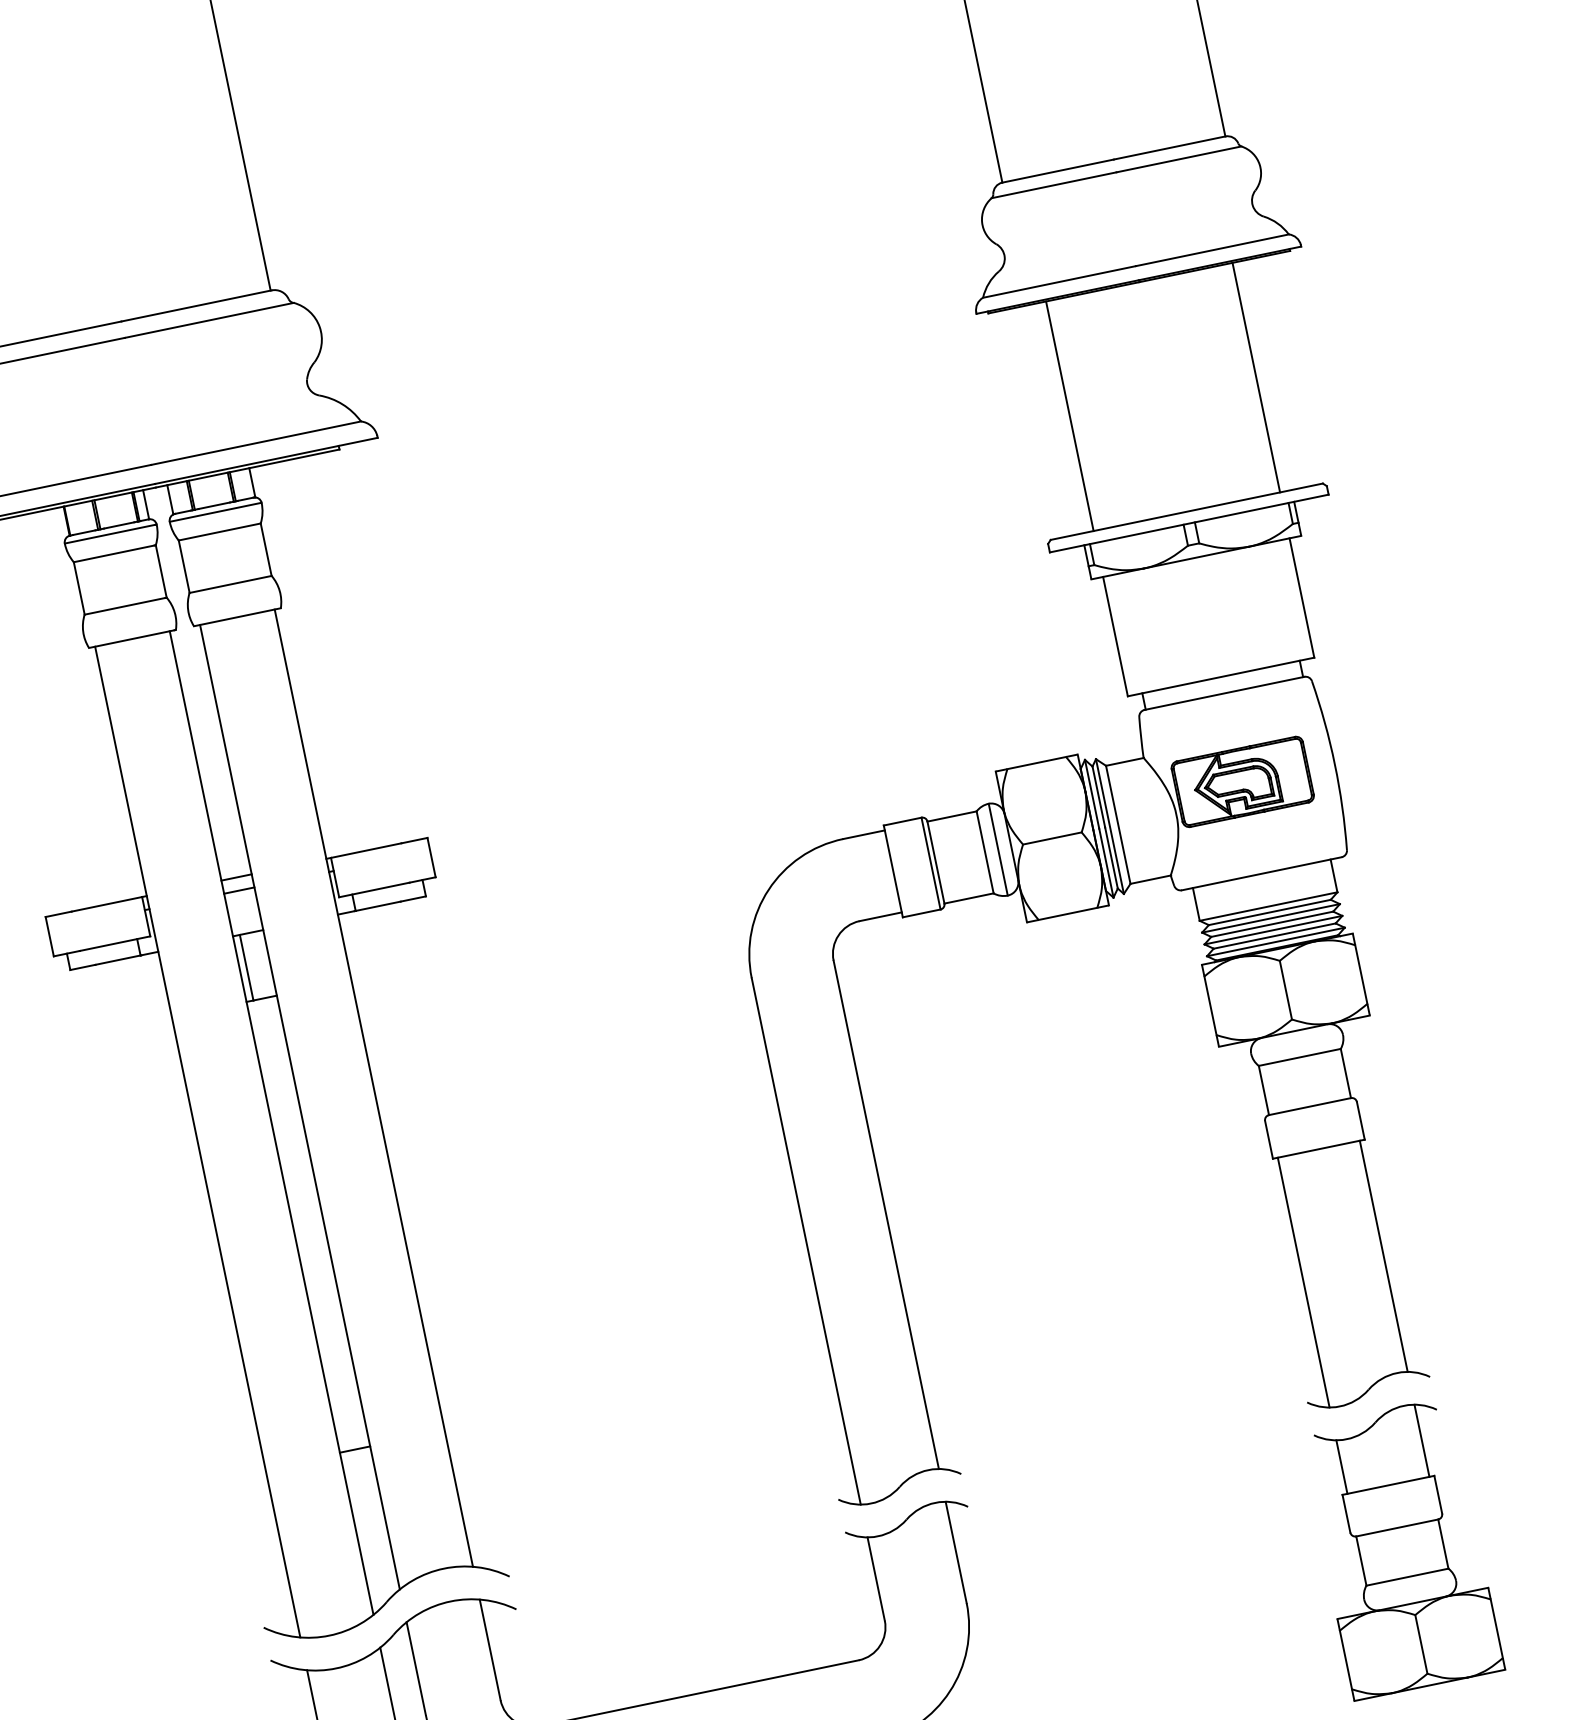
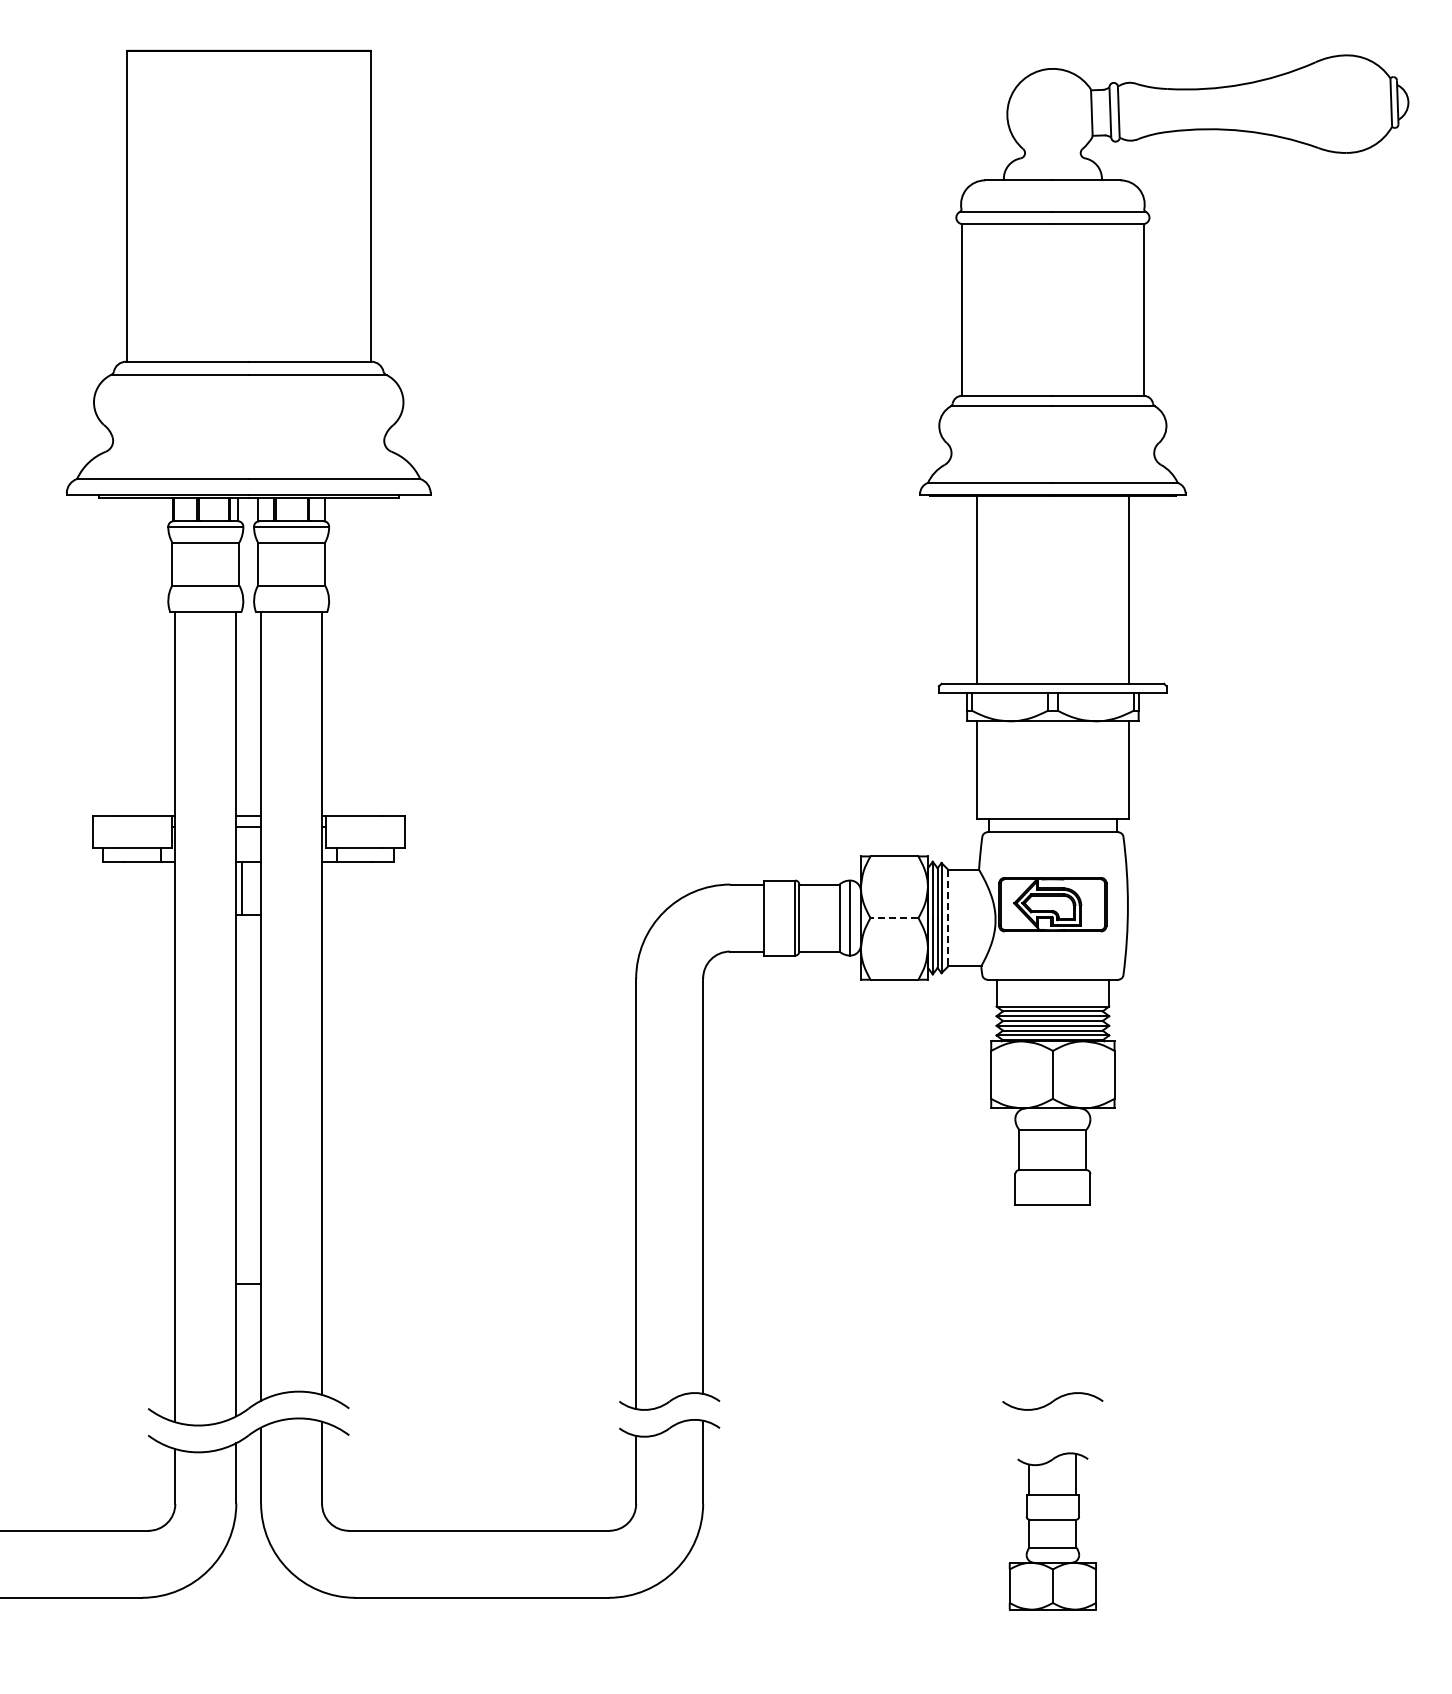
line: (1118, 825) -> (948, 918), solid -> dashed
line: (1052, 838) -> (894, 918), solid -> dashed
line: (1383, 1255) -> (1086, 1298), removed
line: (1303, 1281) -> (1019, 1306), removed
part: (1401, 1548) -> (1052, 1531), size x0.7

